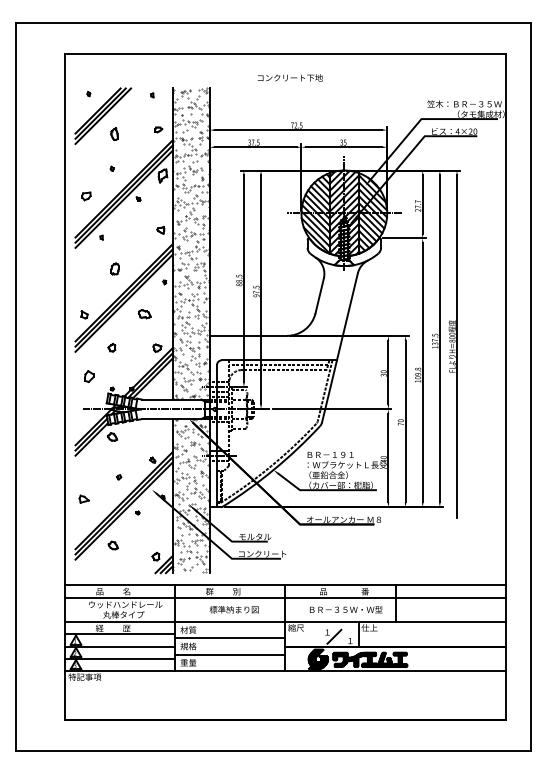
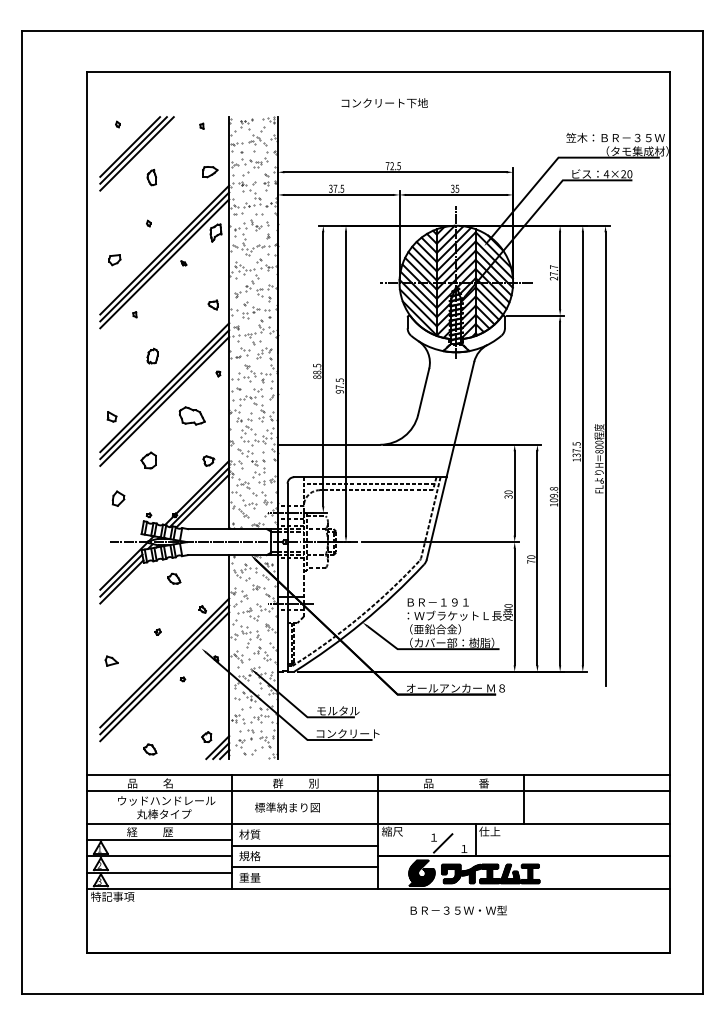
part: (158, 129) -> (210, 171), size x1.6
part: (144, 313) -> (191, 415), size x1.6
part: (111, 347) -> (147, 460), size x1.6
part: (112, 436) -> (174, 578), moved
part: (113, 545) -> (150, 749), moved
text: (234, 609) -> (287, 807), moved
text: (345, 609) -> (458, 910), moved

